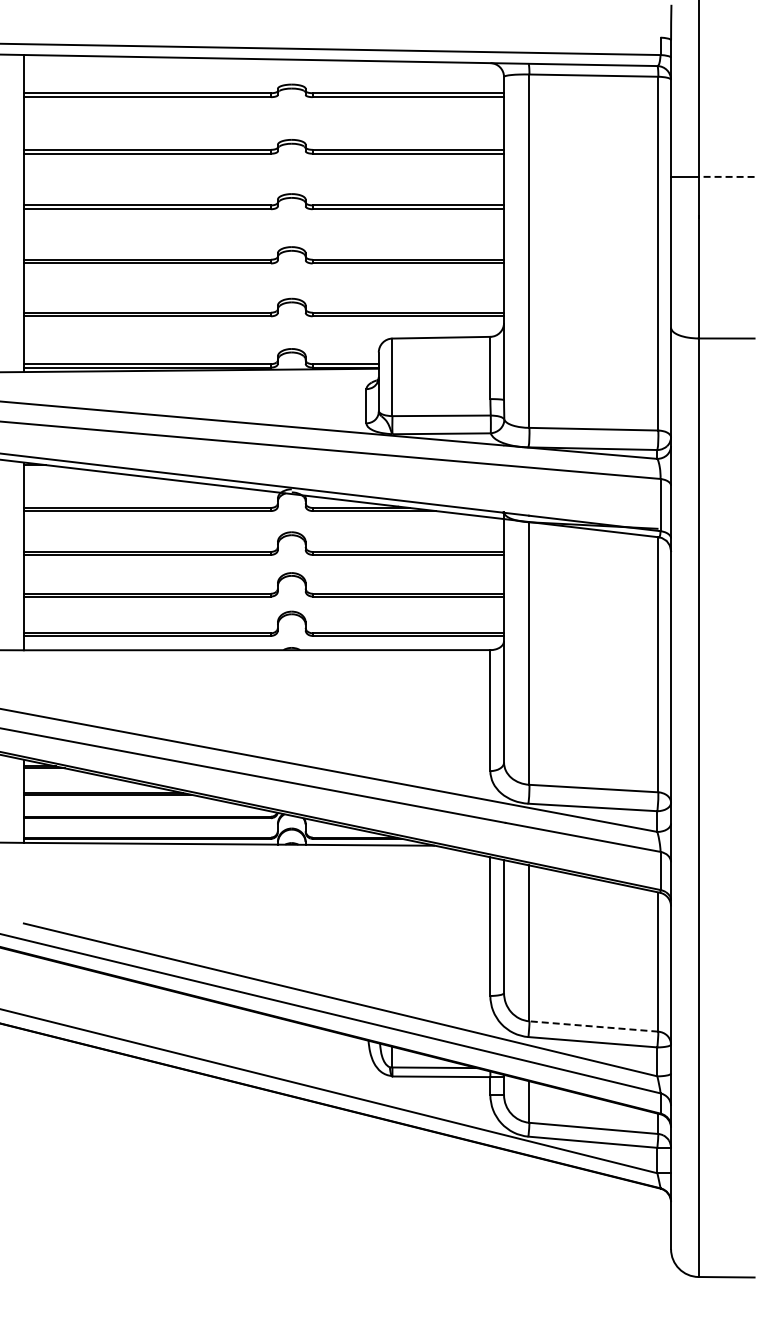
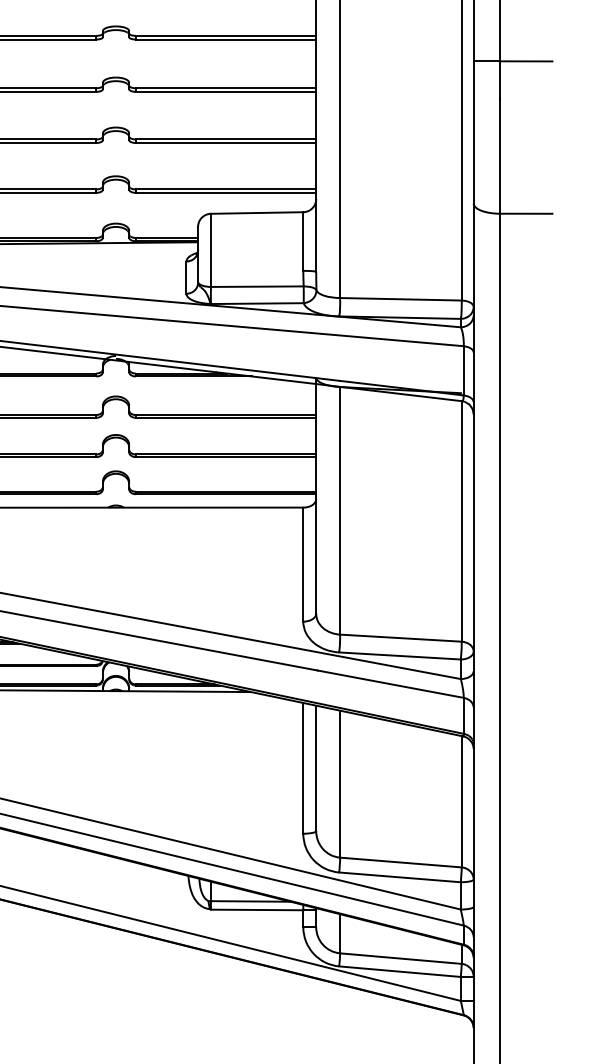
line: (726, 176) -> (525, 60), dashed -> solid
line: (593, 1026) -> (400, 862), dashed -> solid

